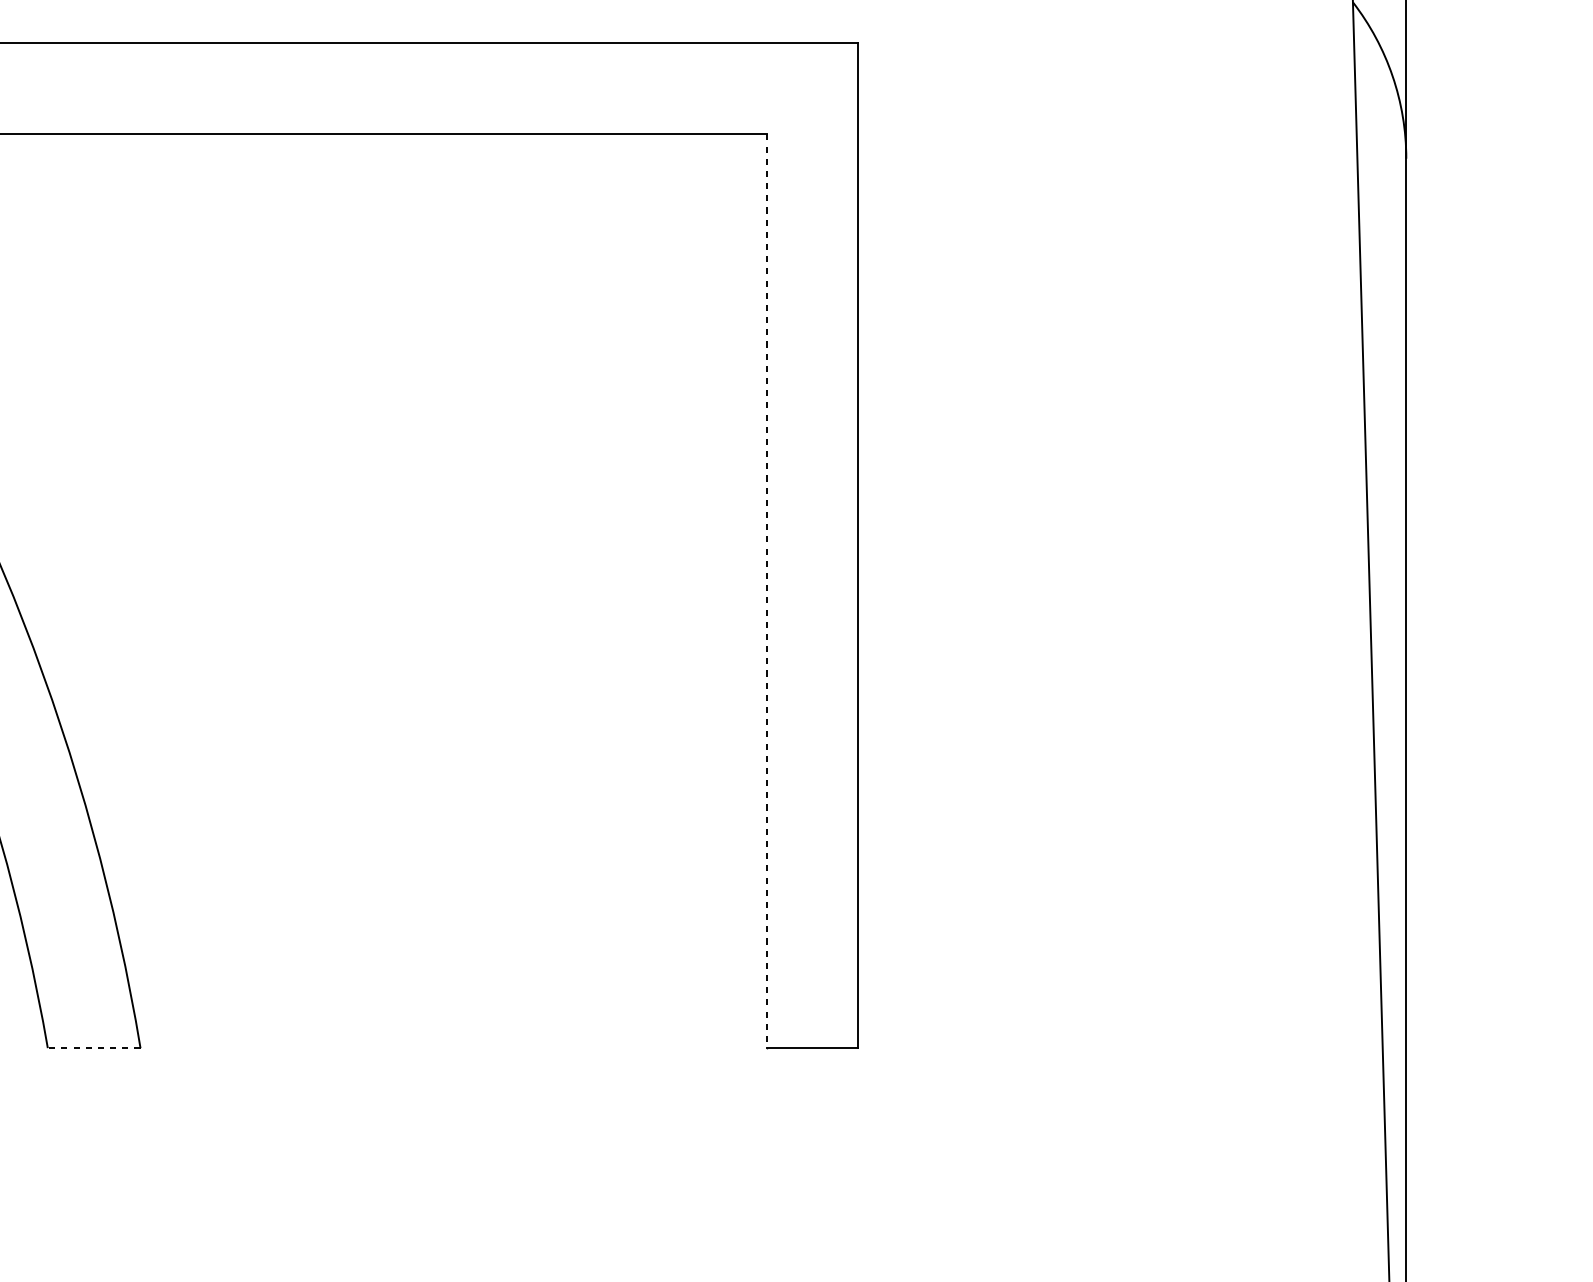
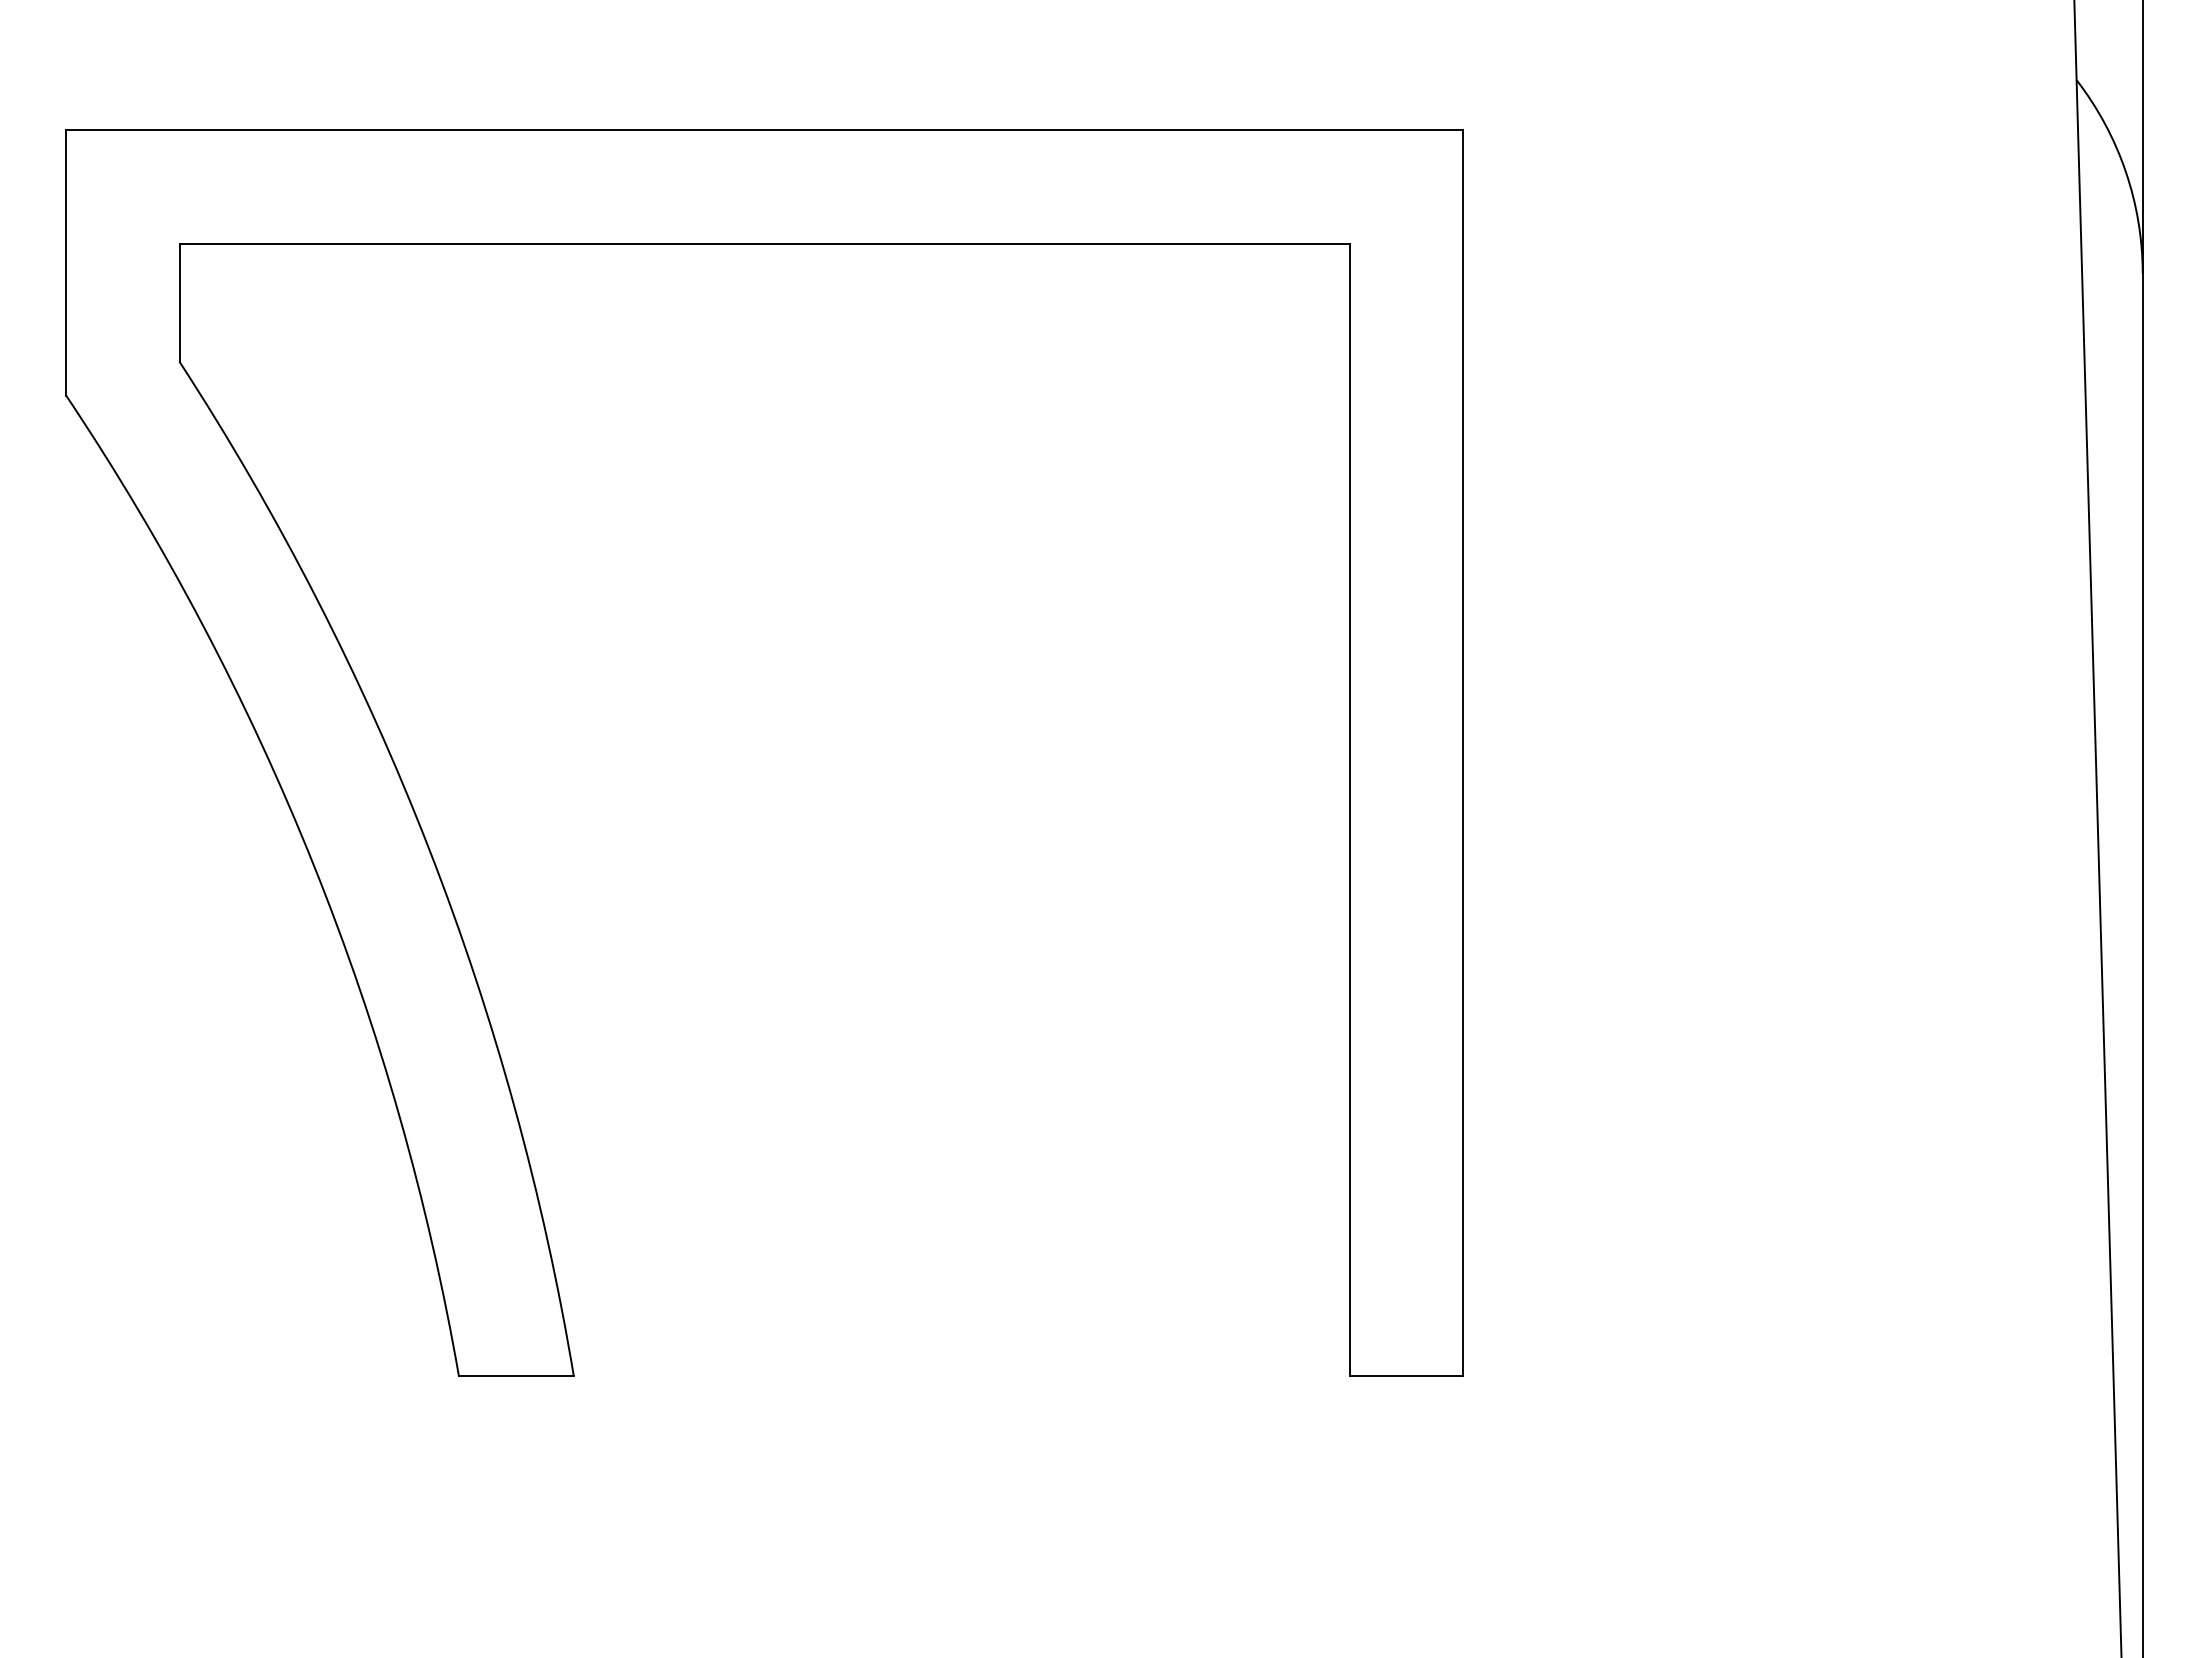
line: (766, 591) -> (1349, 810), dashed -> solid
line: (93, 1048) -> (515, 1376), dashed -> solid

